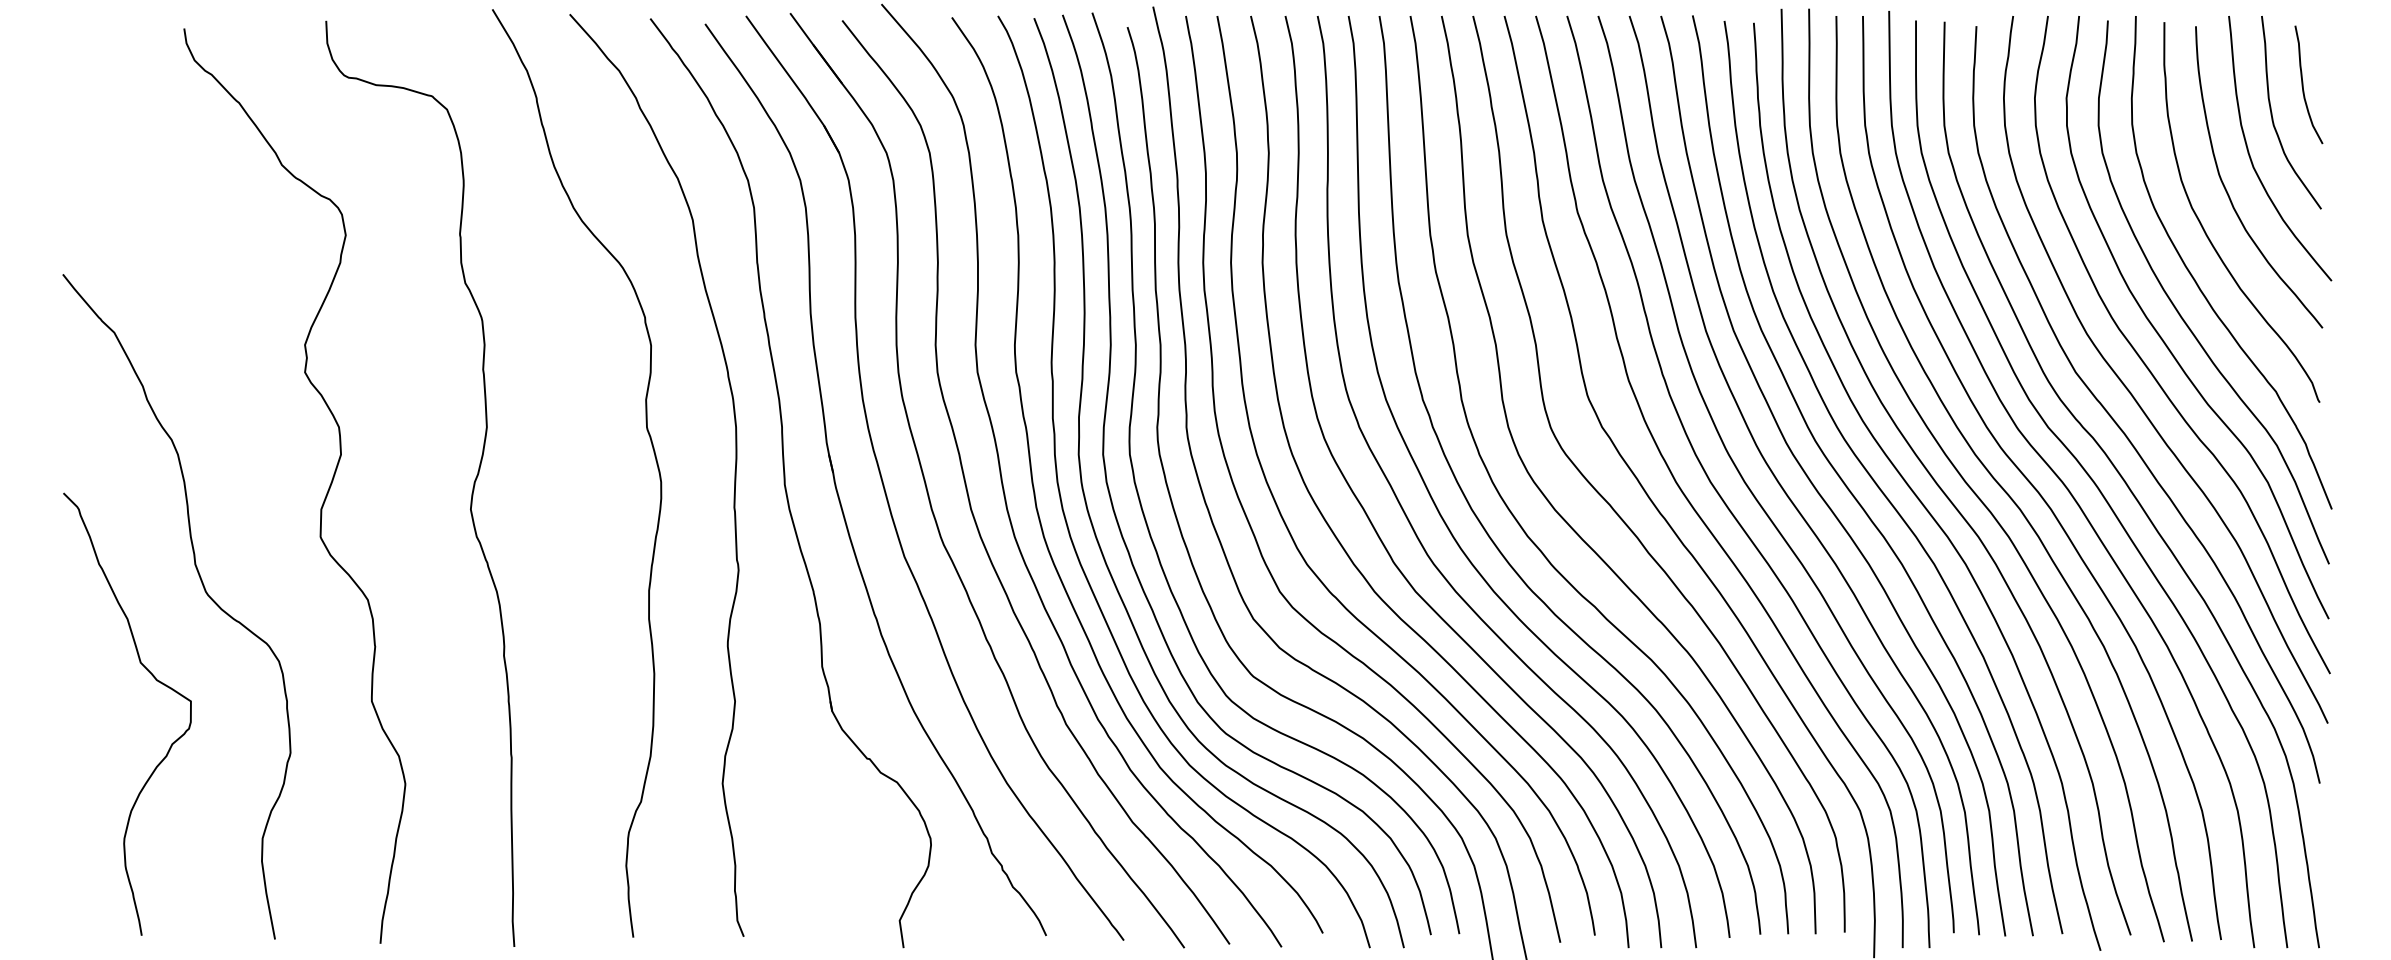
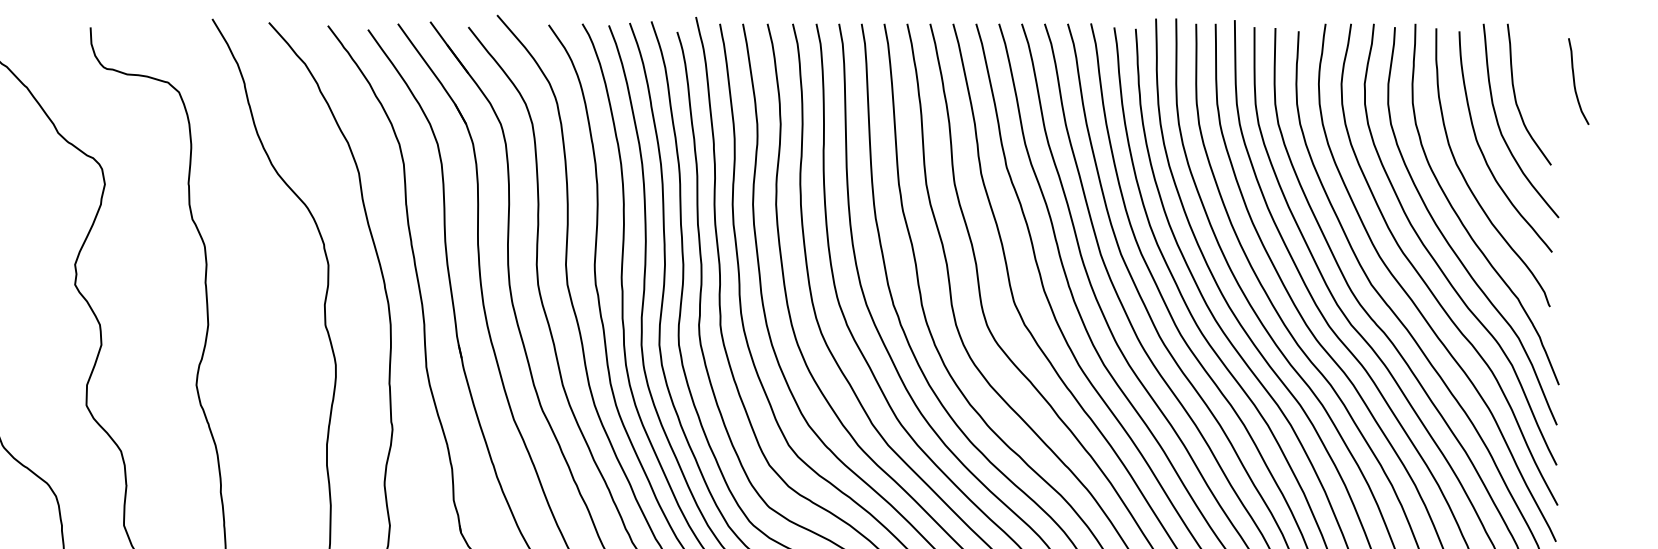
curve: (2303, 84) -> (1574, 81), moved

